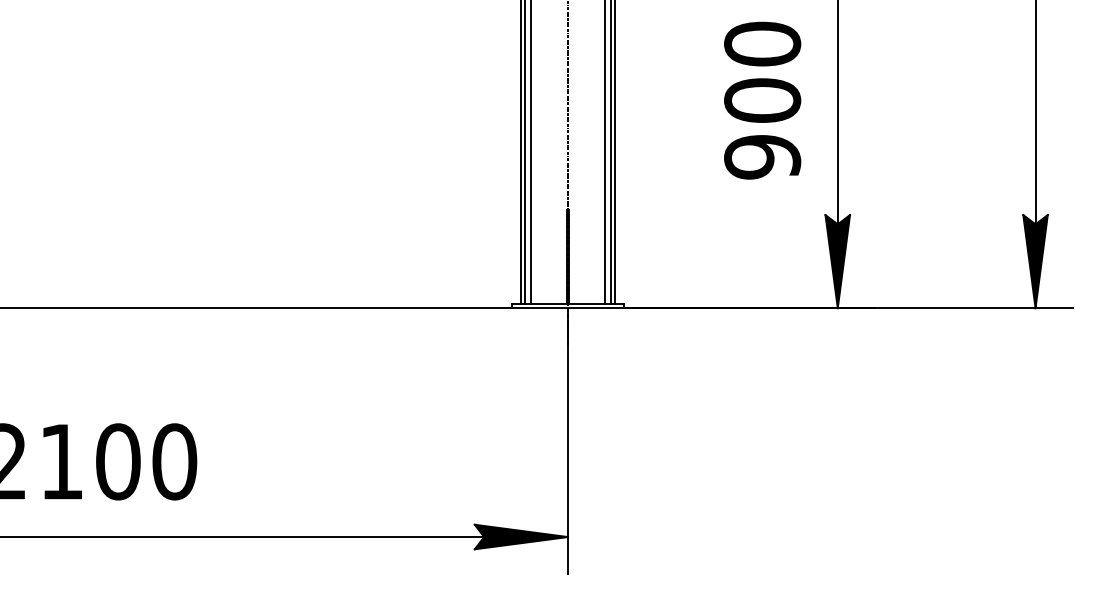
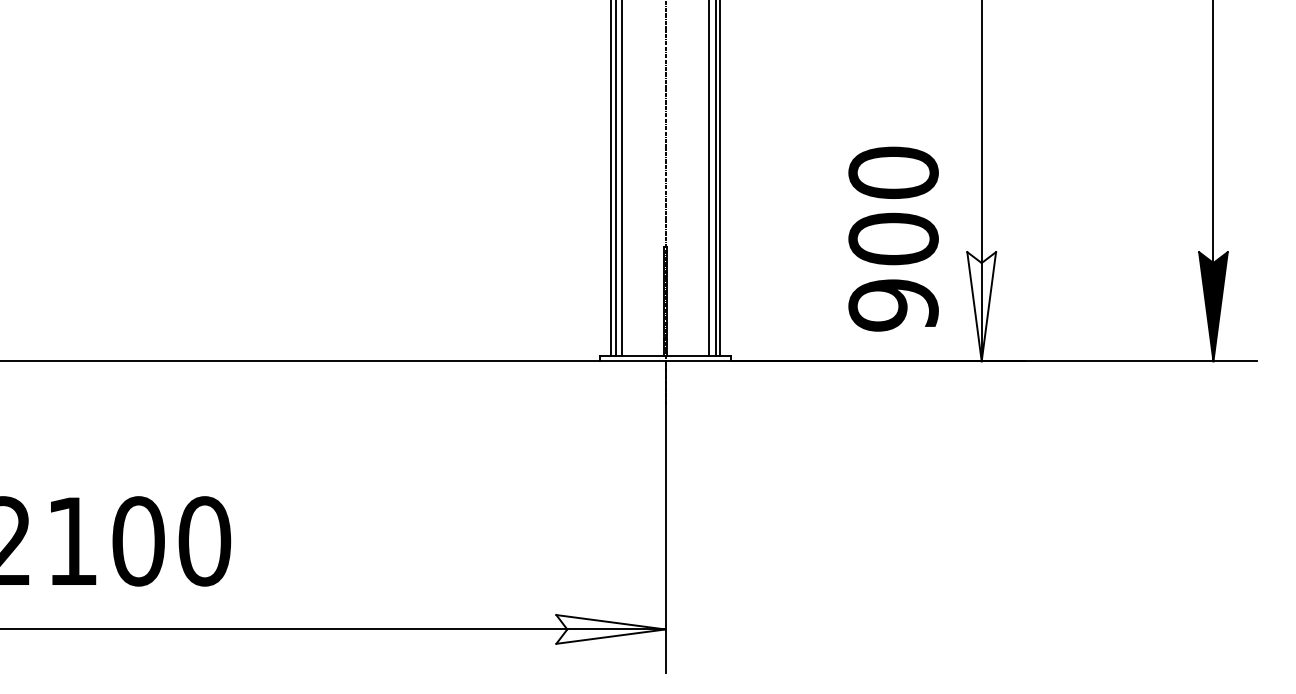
text: (762, 100) -> (893, 238), moved
fill: (837, 261) -> (981, 306), removed
fill: (520, 537) -> (610, 629), removed

